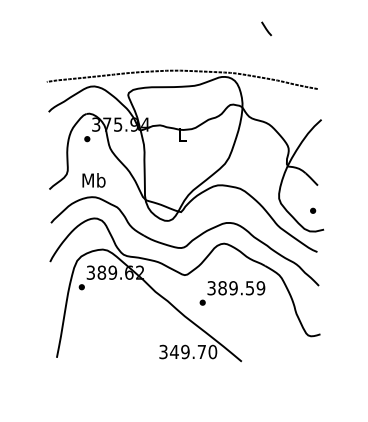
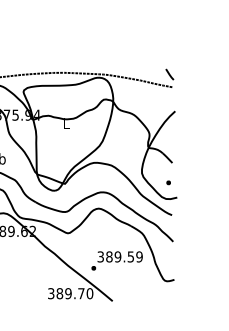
line: (266, 28) -> (169, 74), moved
text: (232, 293) -> (117, 261), moved
text: (173, 351) -> (59, 293), 349.70 -> 389.70

